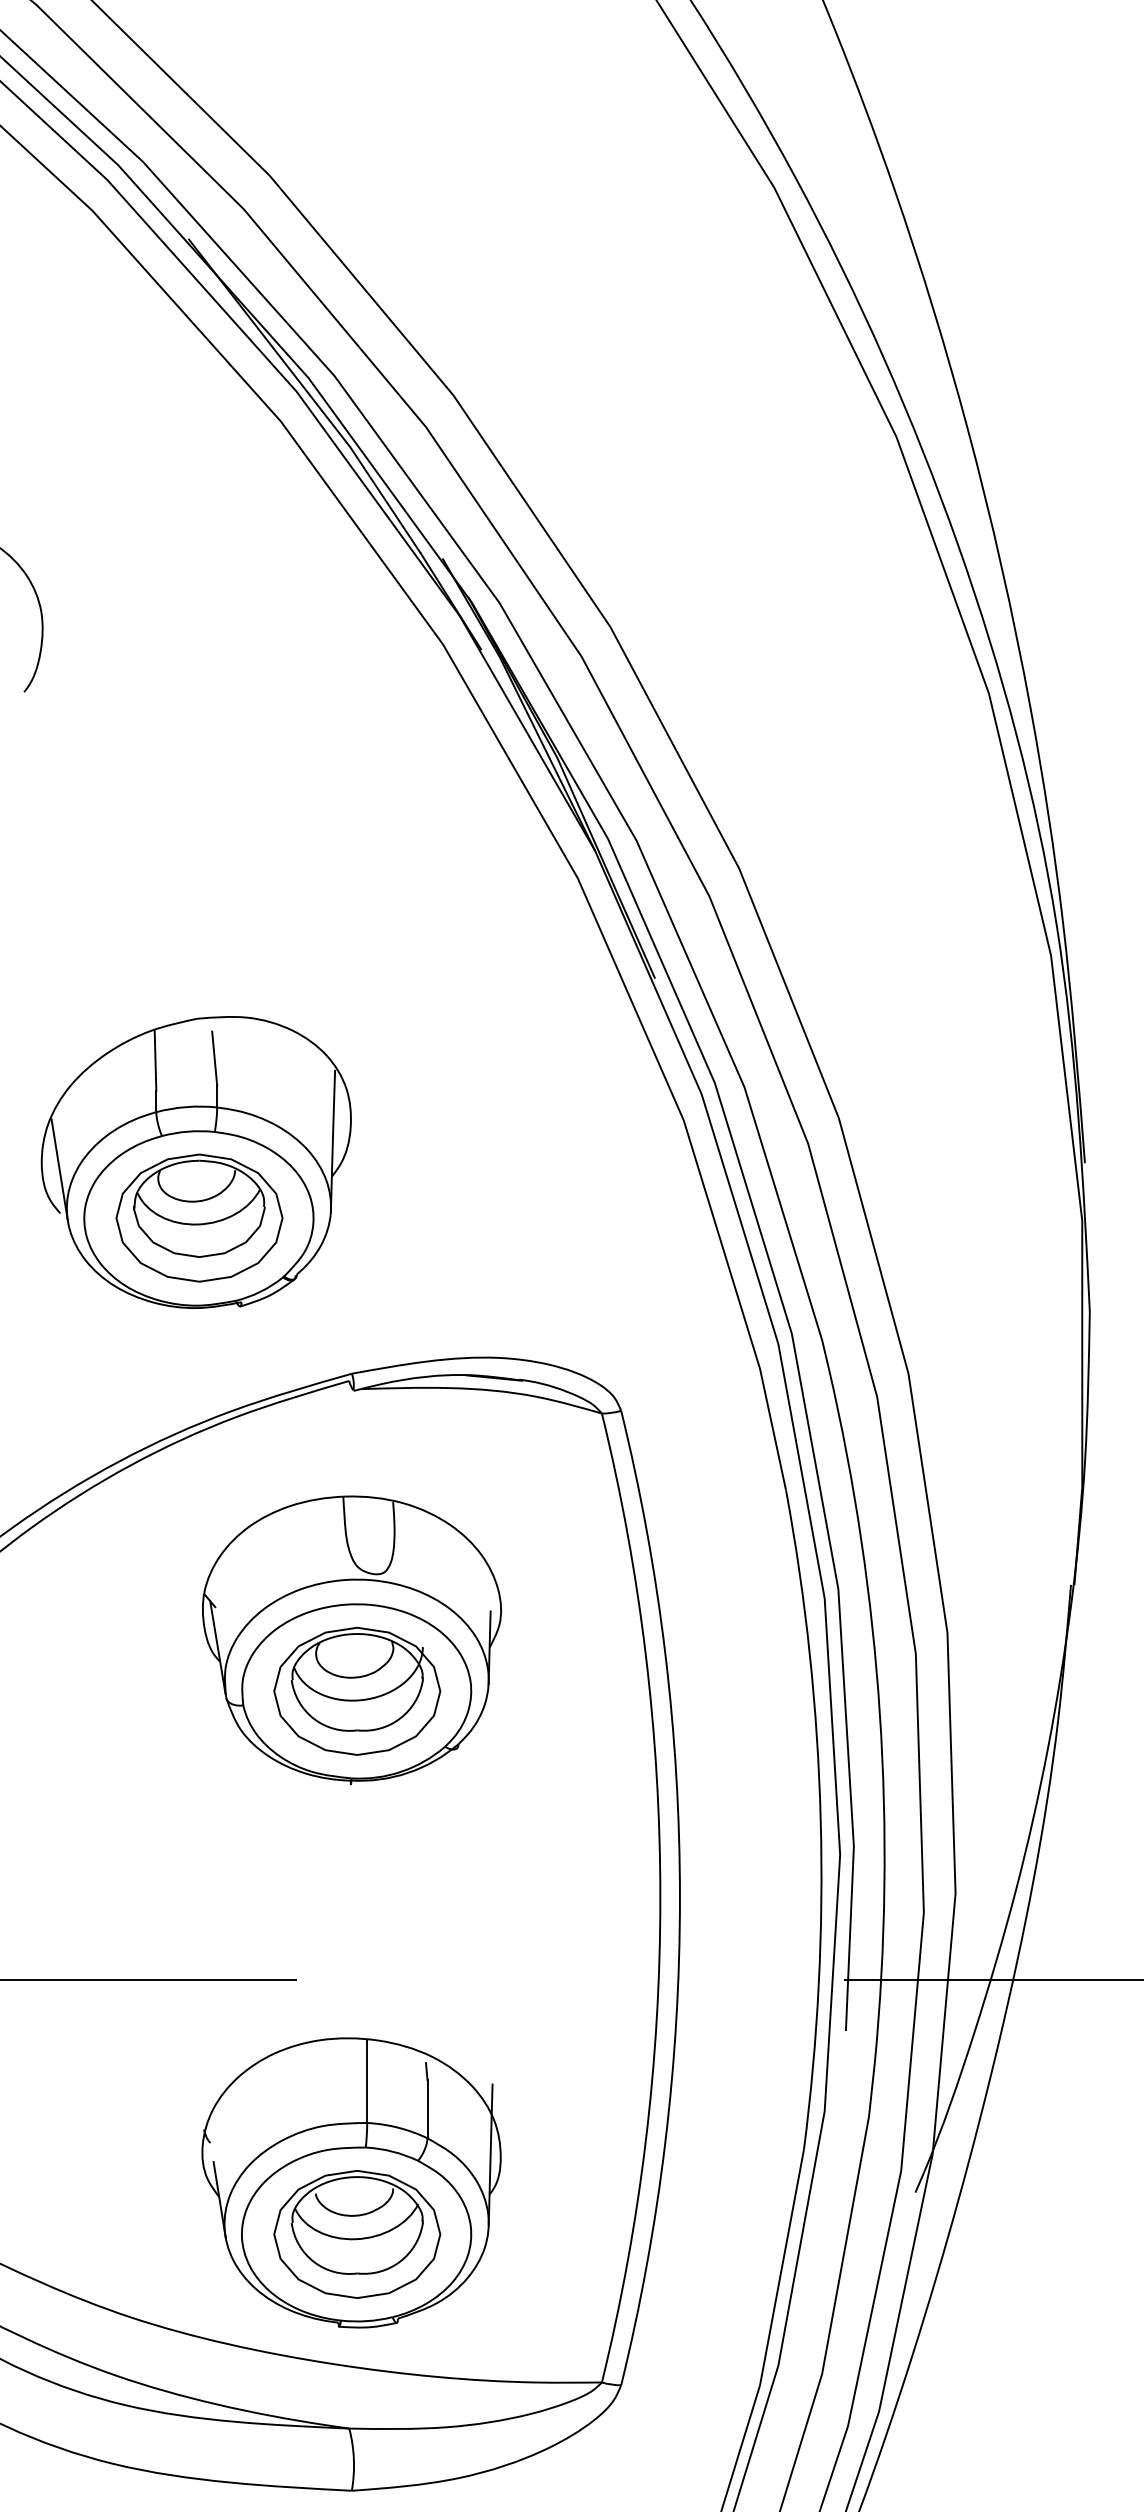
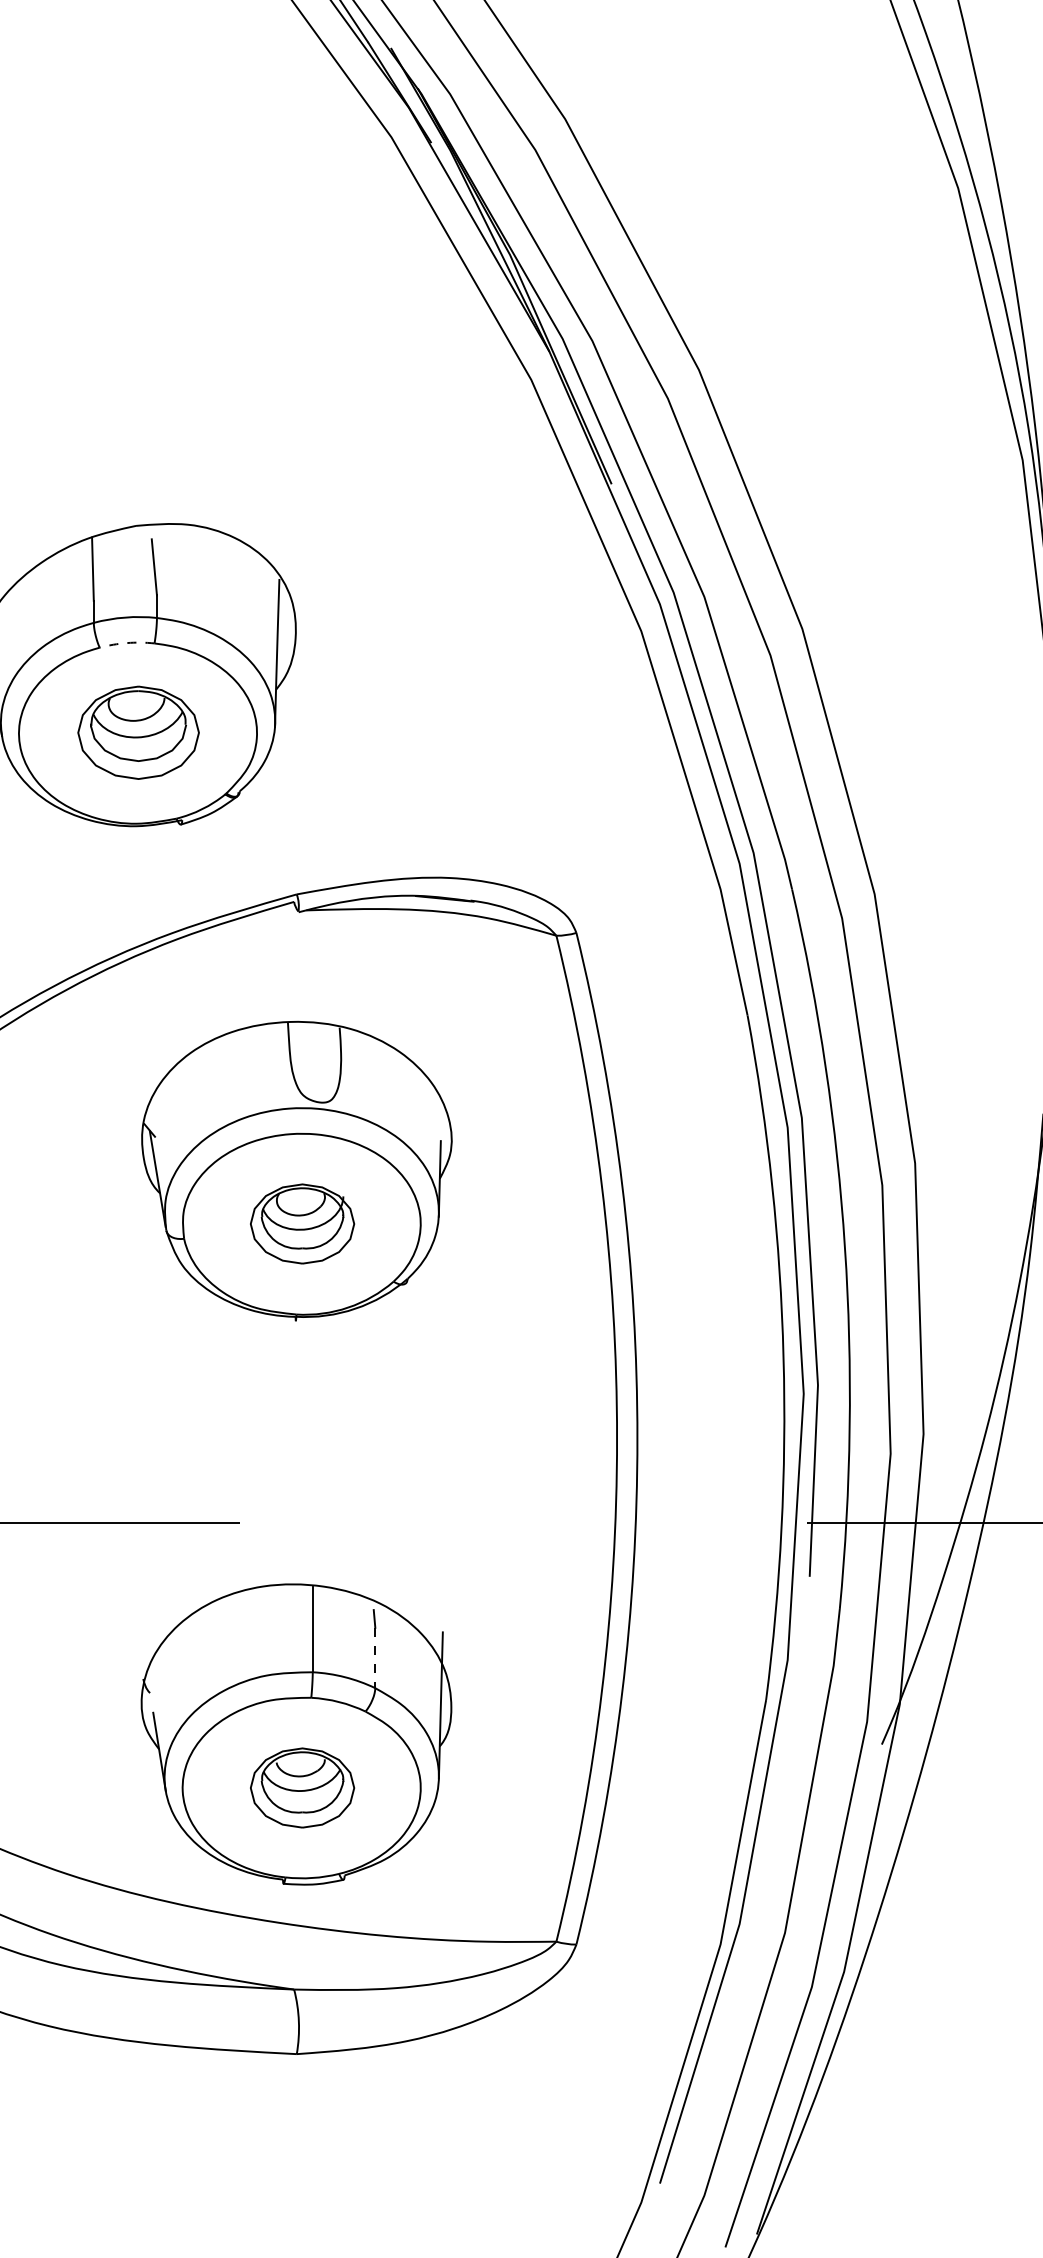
arc: (188, 1131) -> (127, 642), solid -> dashed
part: (199, 1217) -> (138, 732), size x0.7
part: (357, 1690) -> (302, 1223), size x0.6
line: (427, 2109) -> (375, 1658), solid -> dashed
part: (357, 2234) -> (302, 1788), size x0.6

